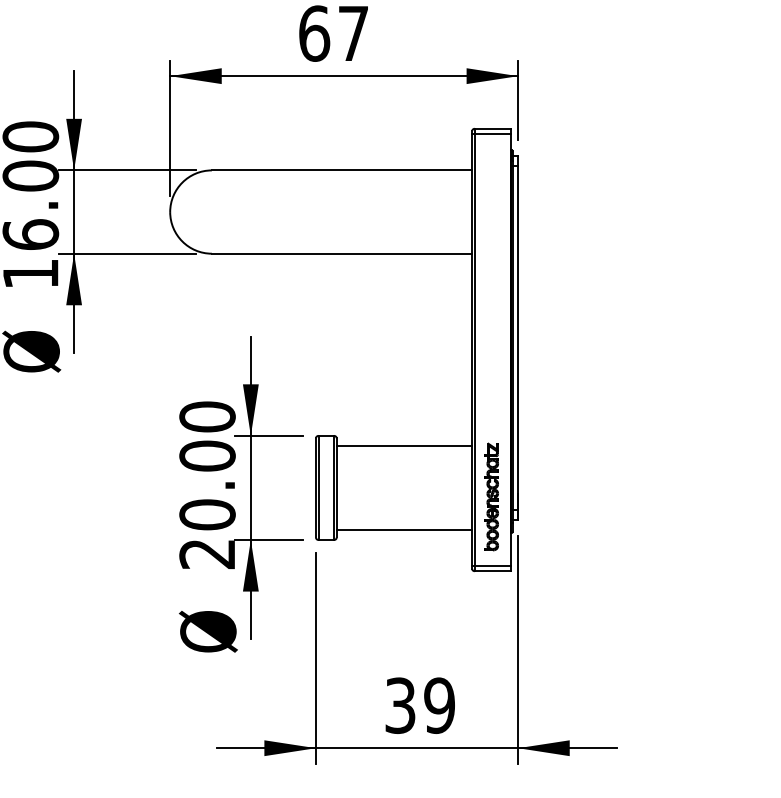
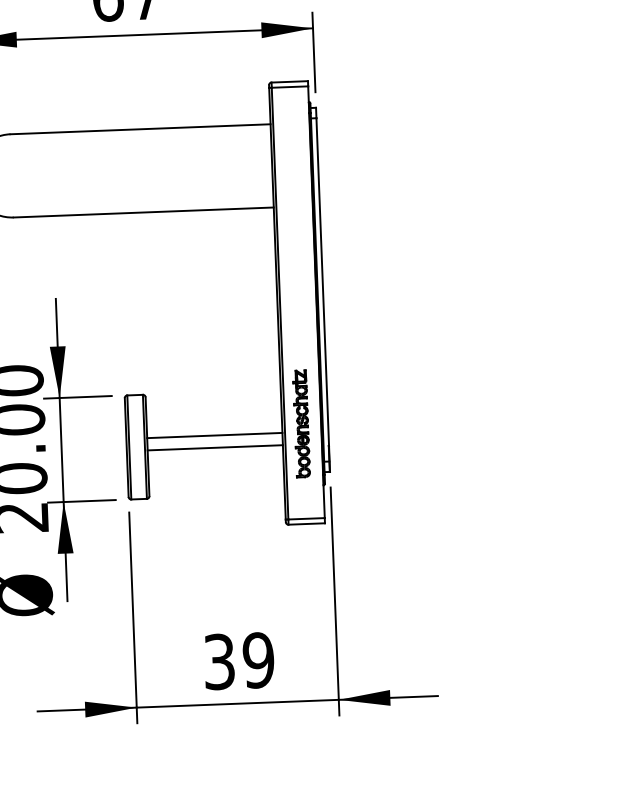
line: (404, 446) -> (214, 435), moved
part: (491, 496) -> (301, 423), moved
line: (404, 529) -> (215, 447), moved

